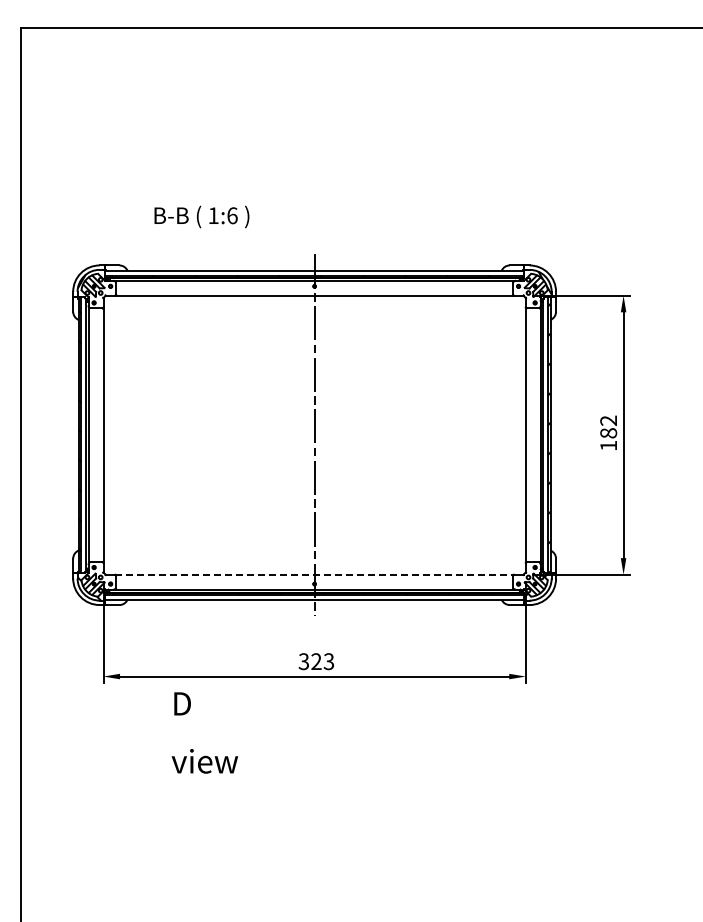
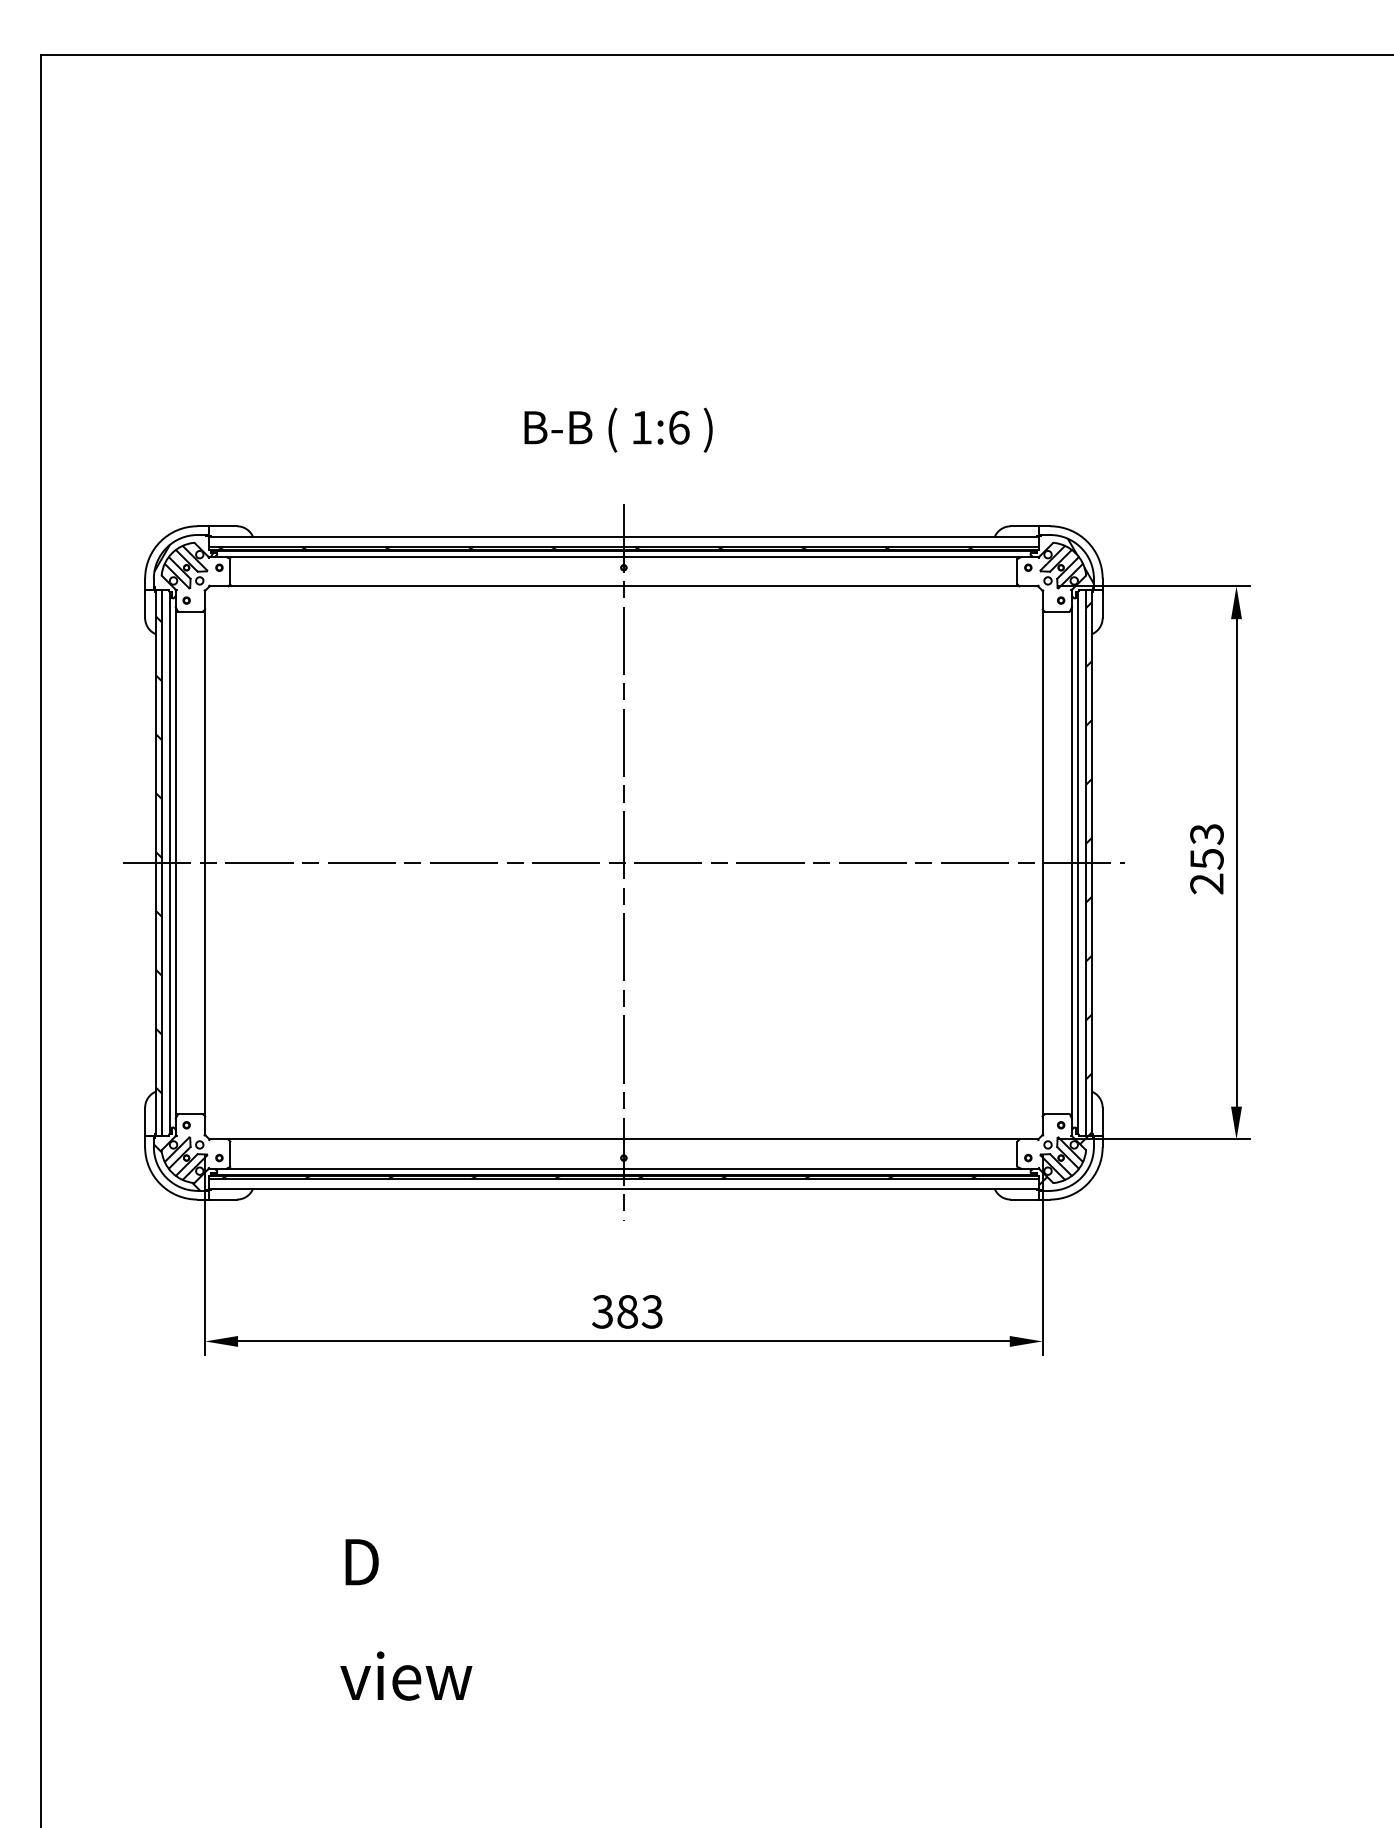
text: (201, 216) -> (617, 429), moved
text: (608, 432) -> (1206, 857), 182 -> 253
line: (314, 435) -> (623, 863), added
line: (314, 574) -> (623, 1139), dashed -> solid
text: (316, 661) -> (627, 1311), 323 -> 383
text: (204, 732) -> (405, 1618), moved

